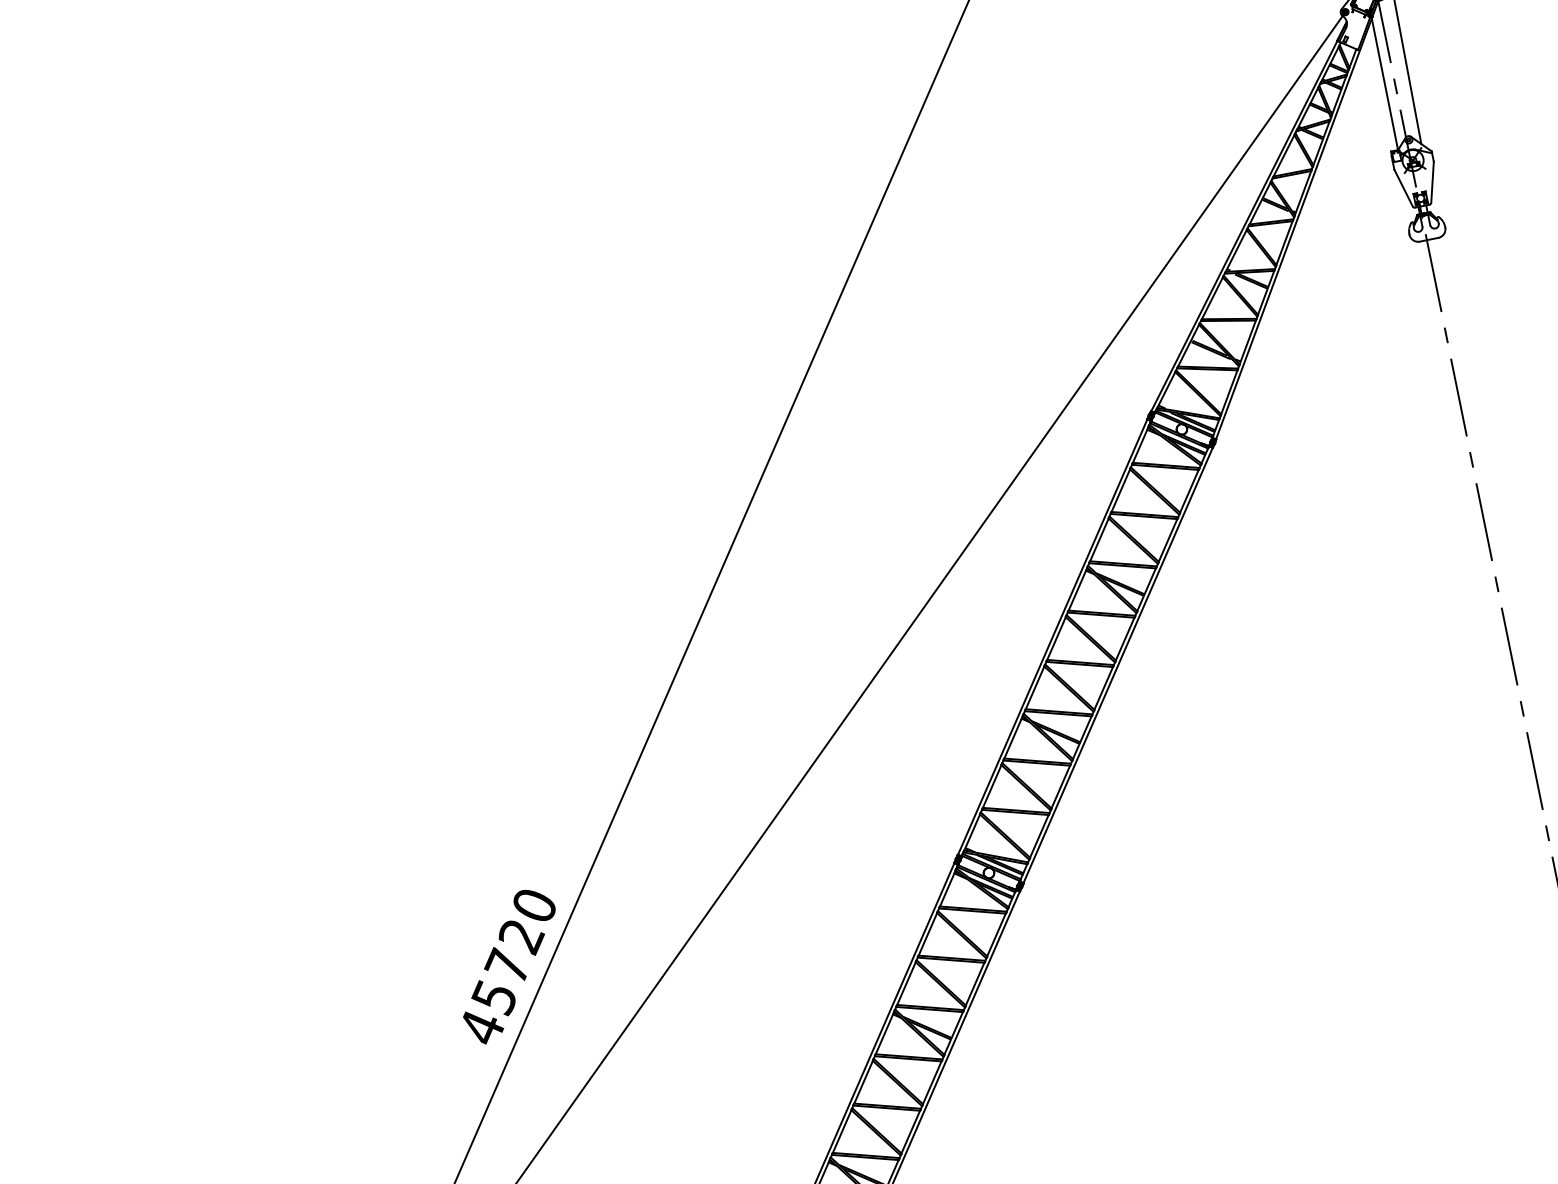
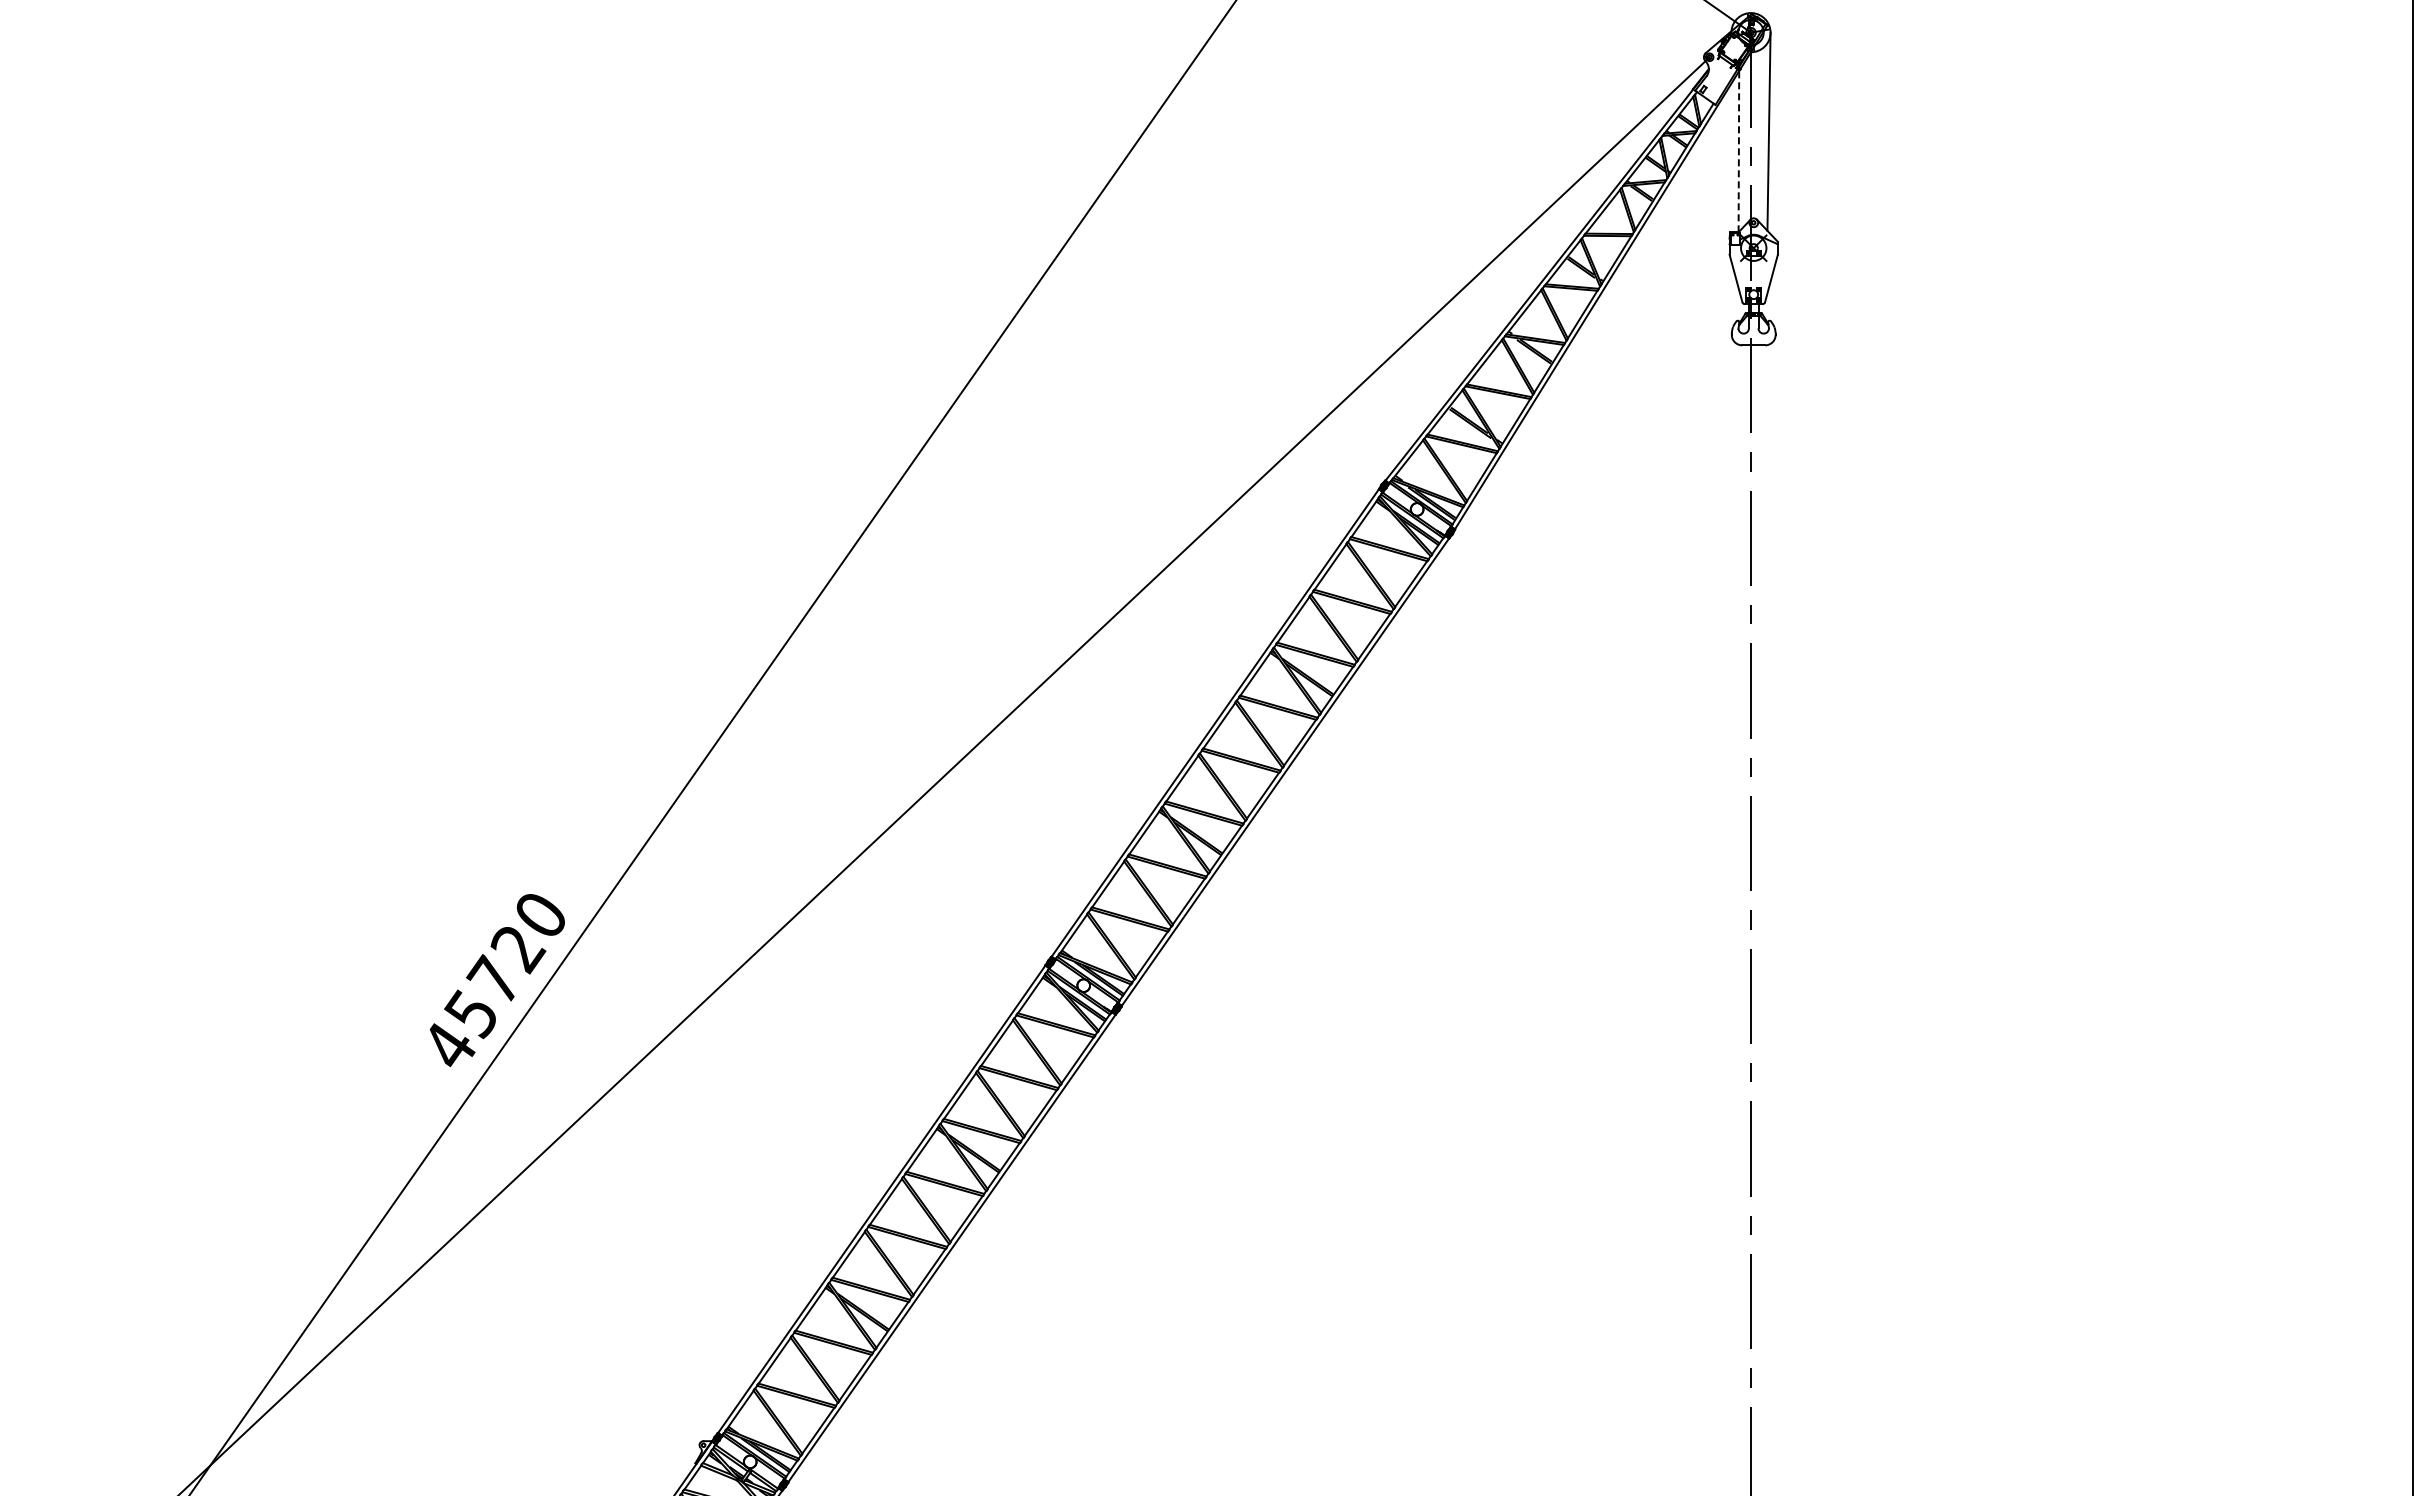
line: (1384, 83) -> (1738, 150), solid -> dashed

